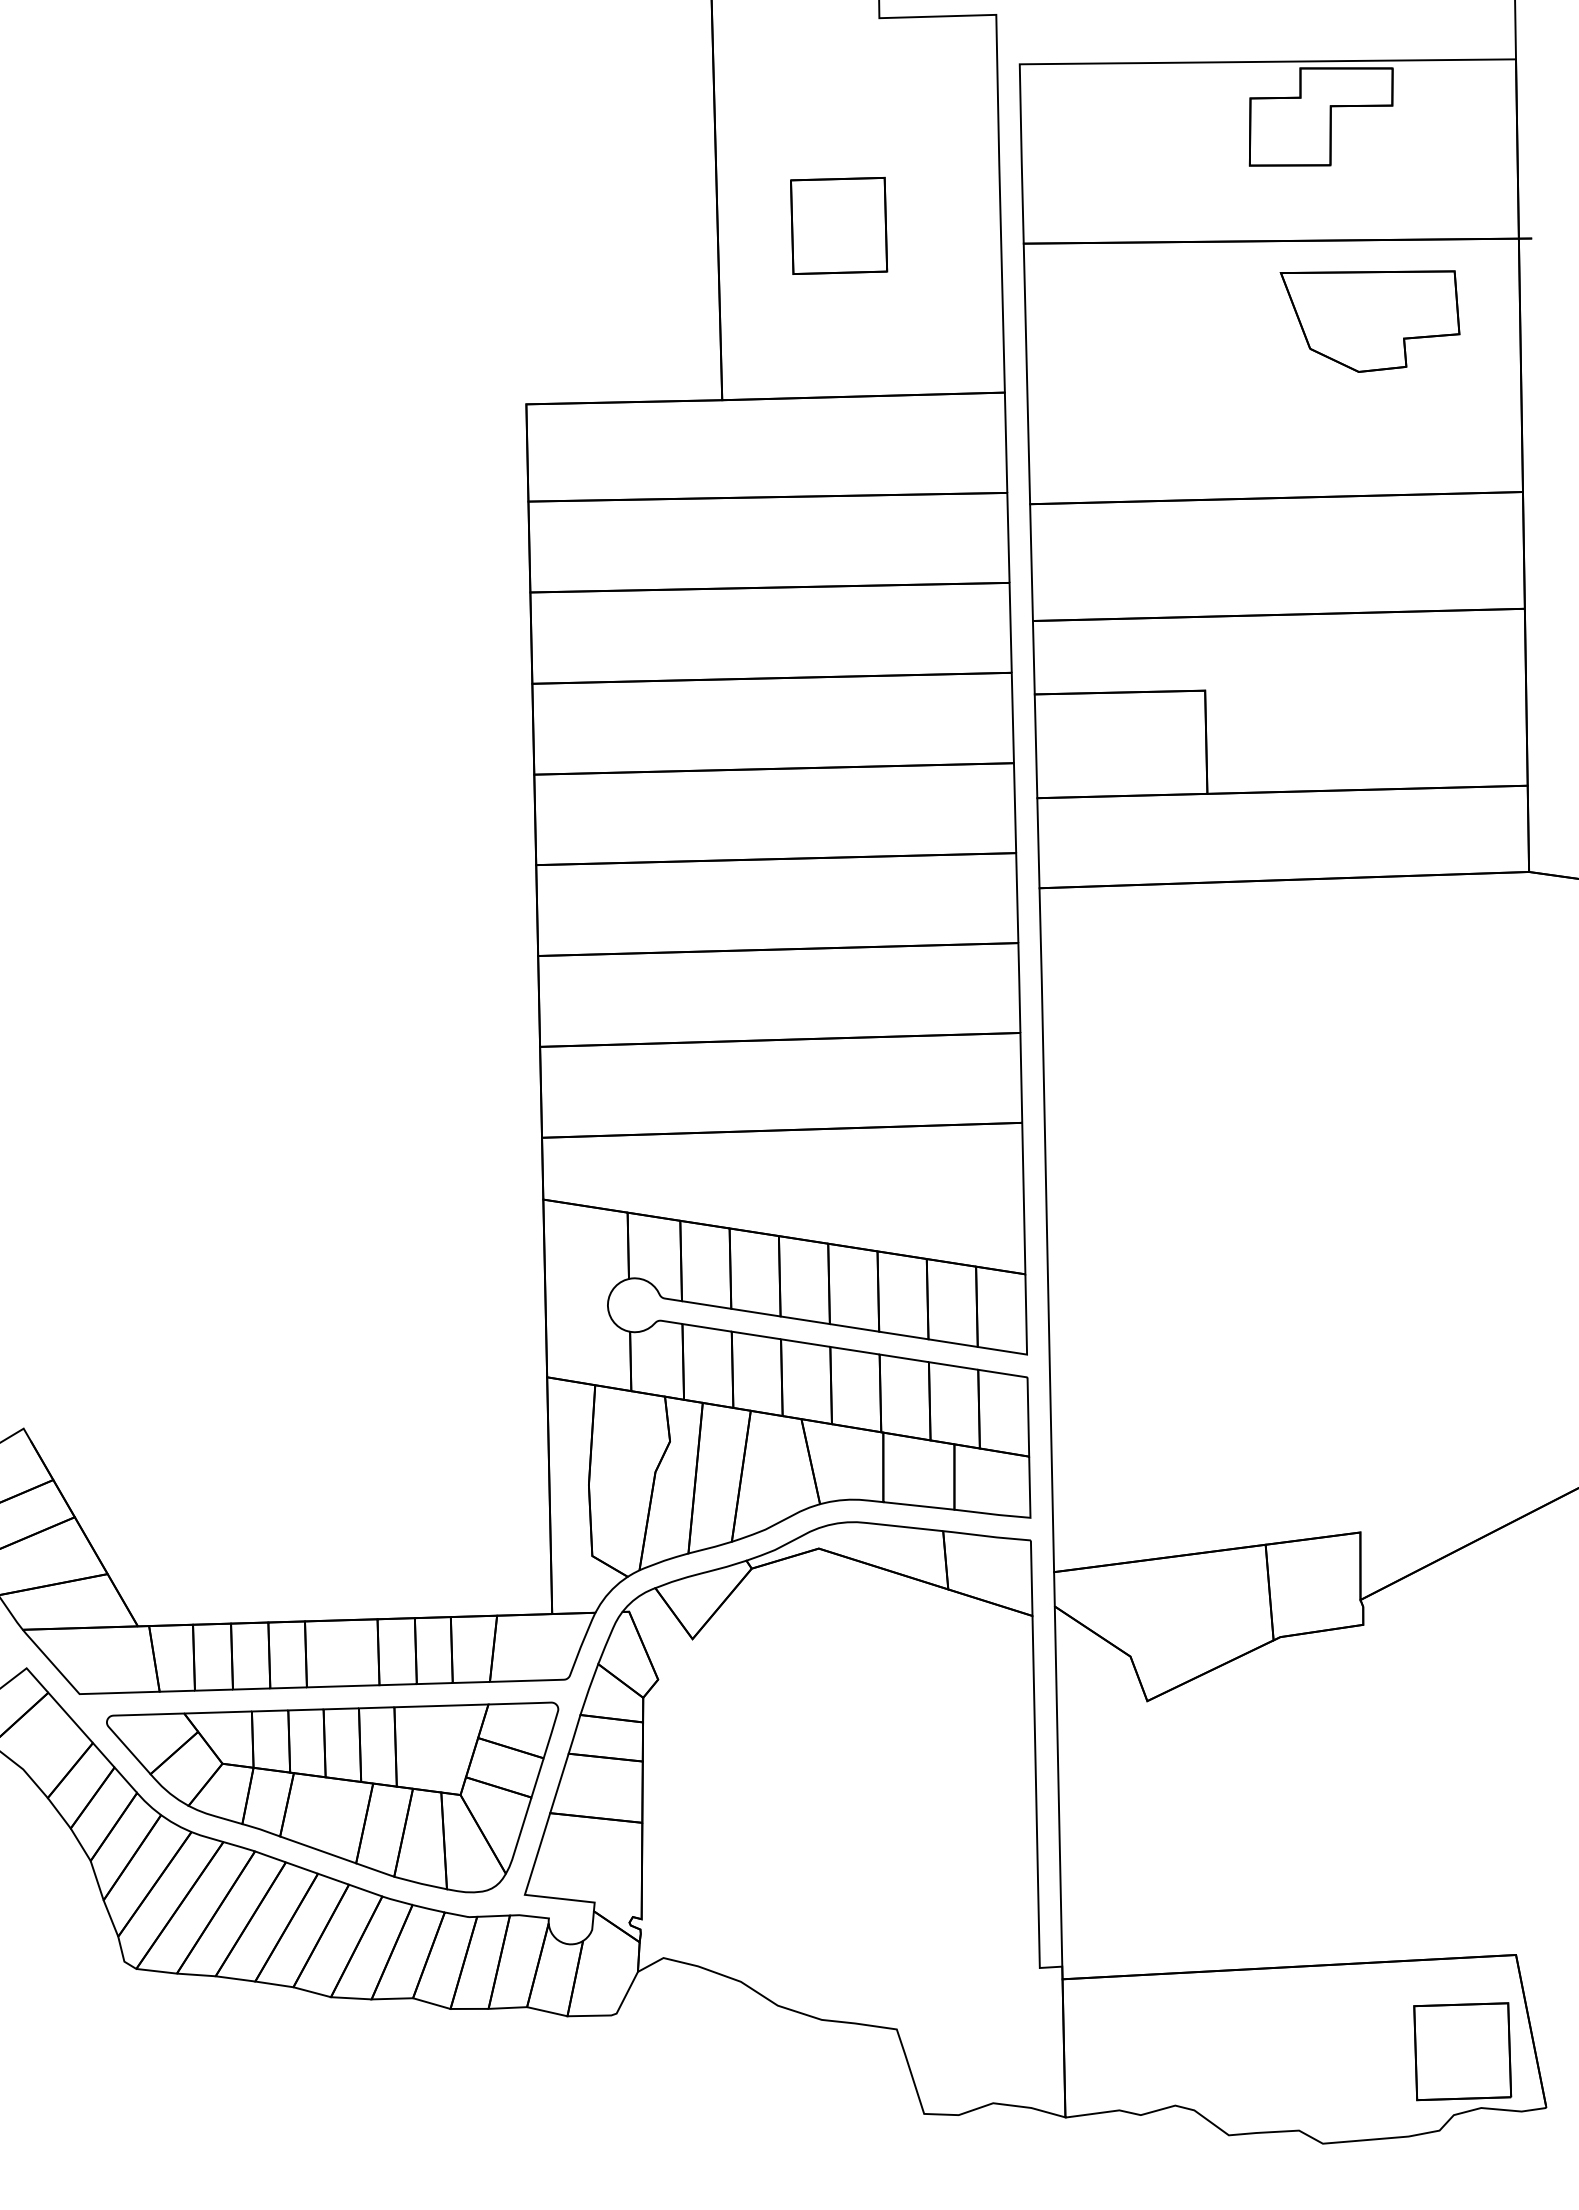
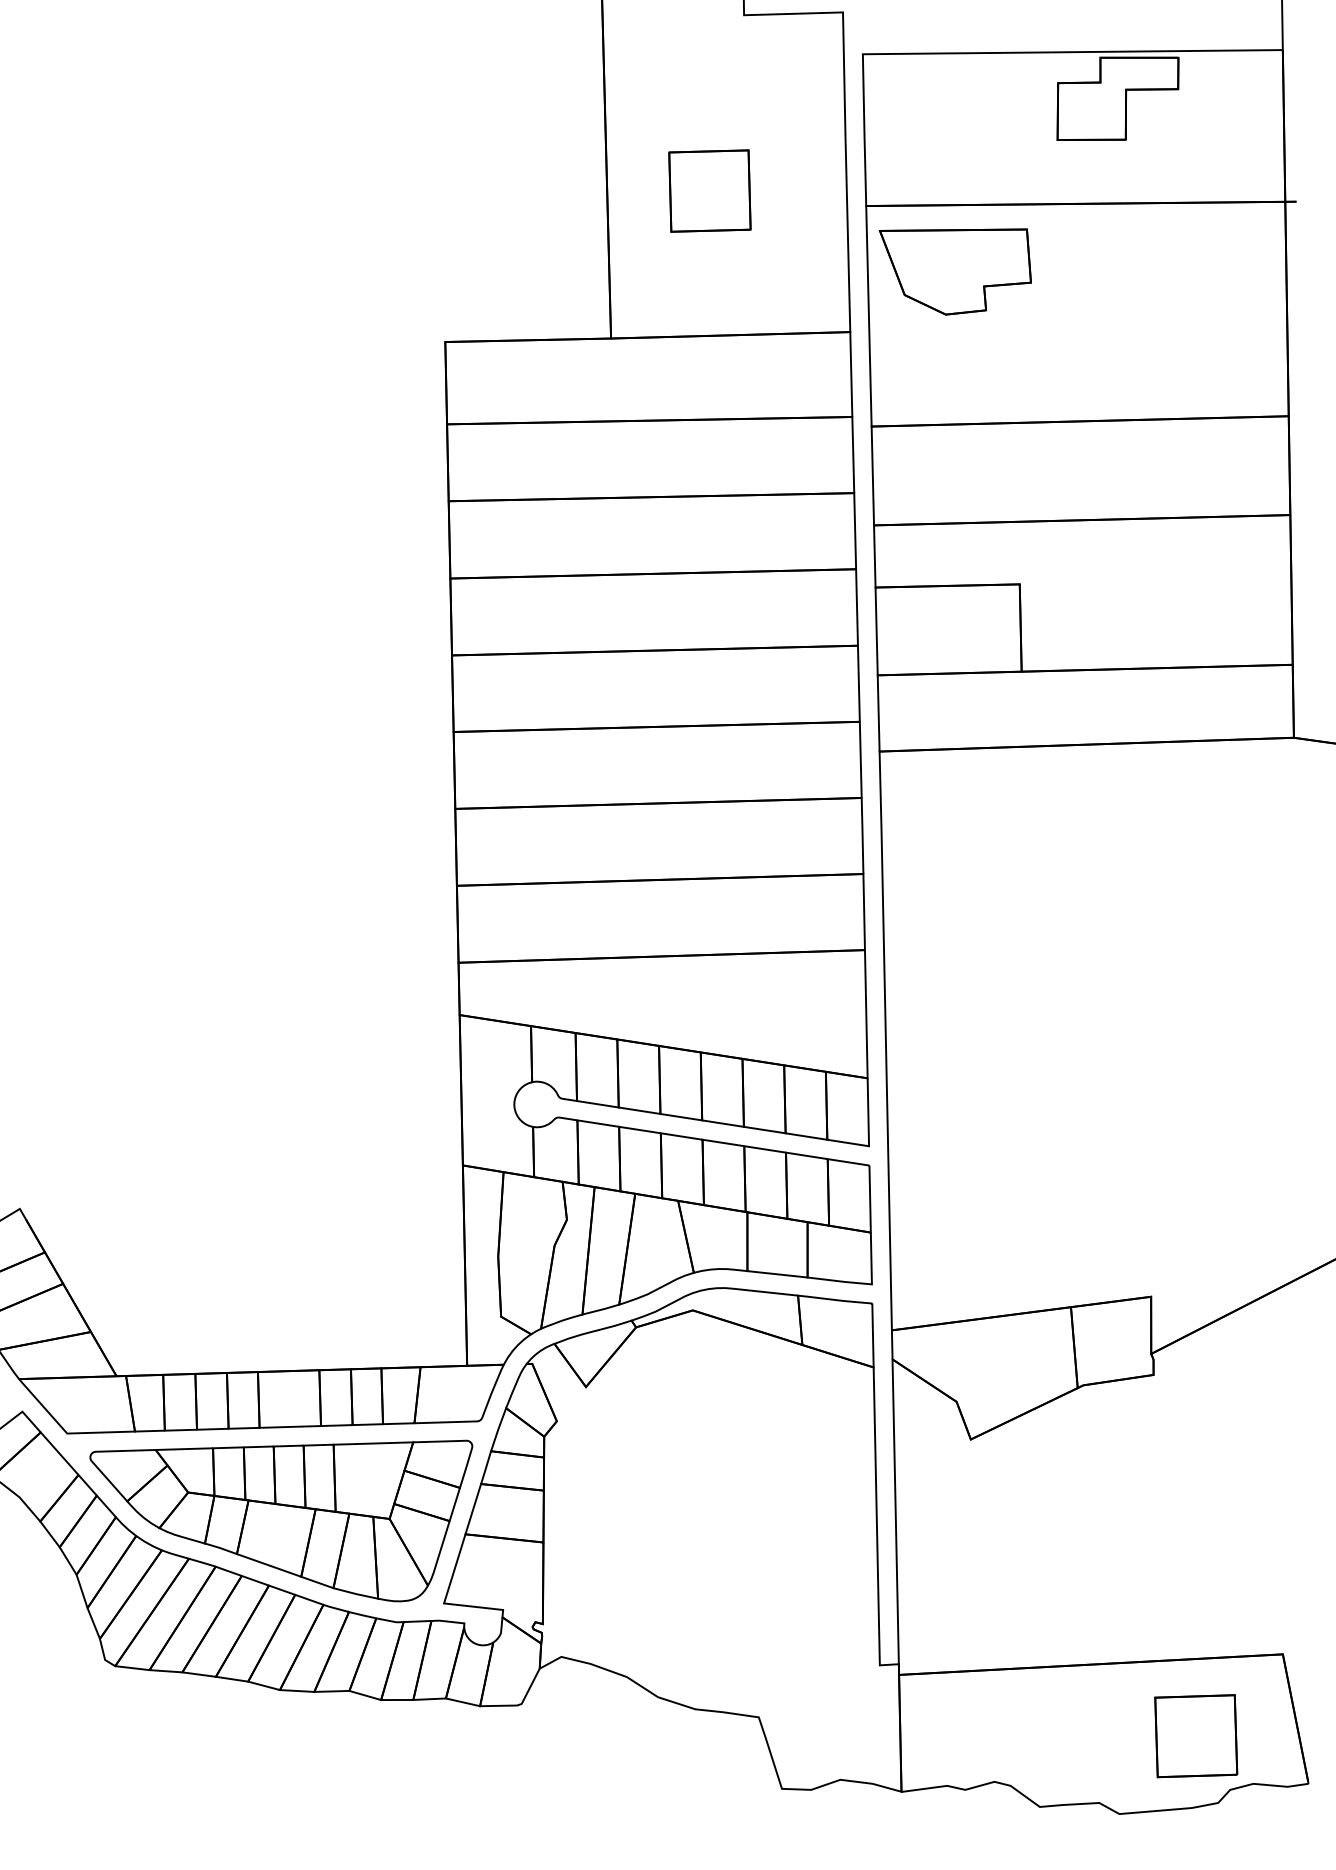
part: (1369, 321) -> (954, 271), moved
part: (1462, 2051) -> (1196, 1736), moved

